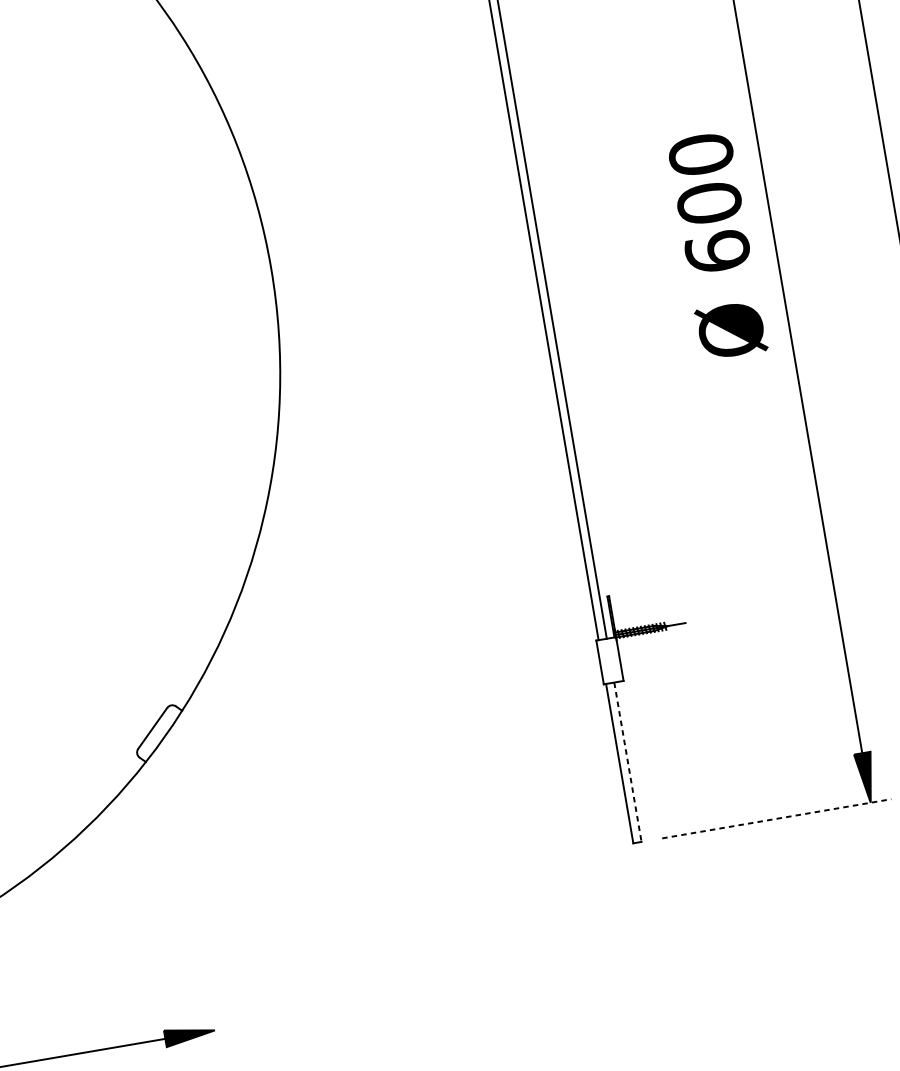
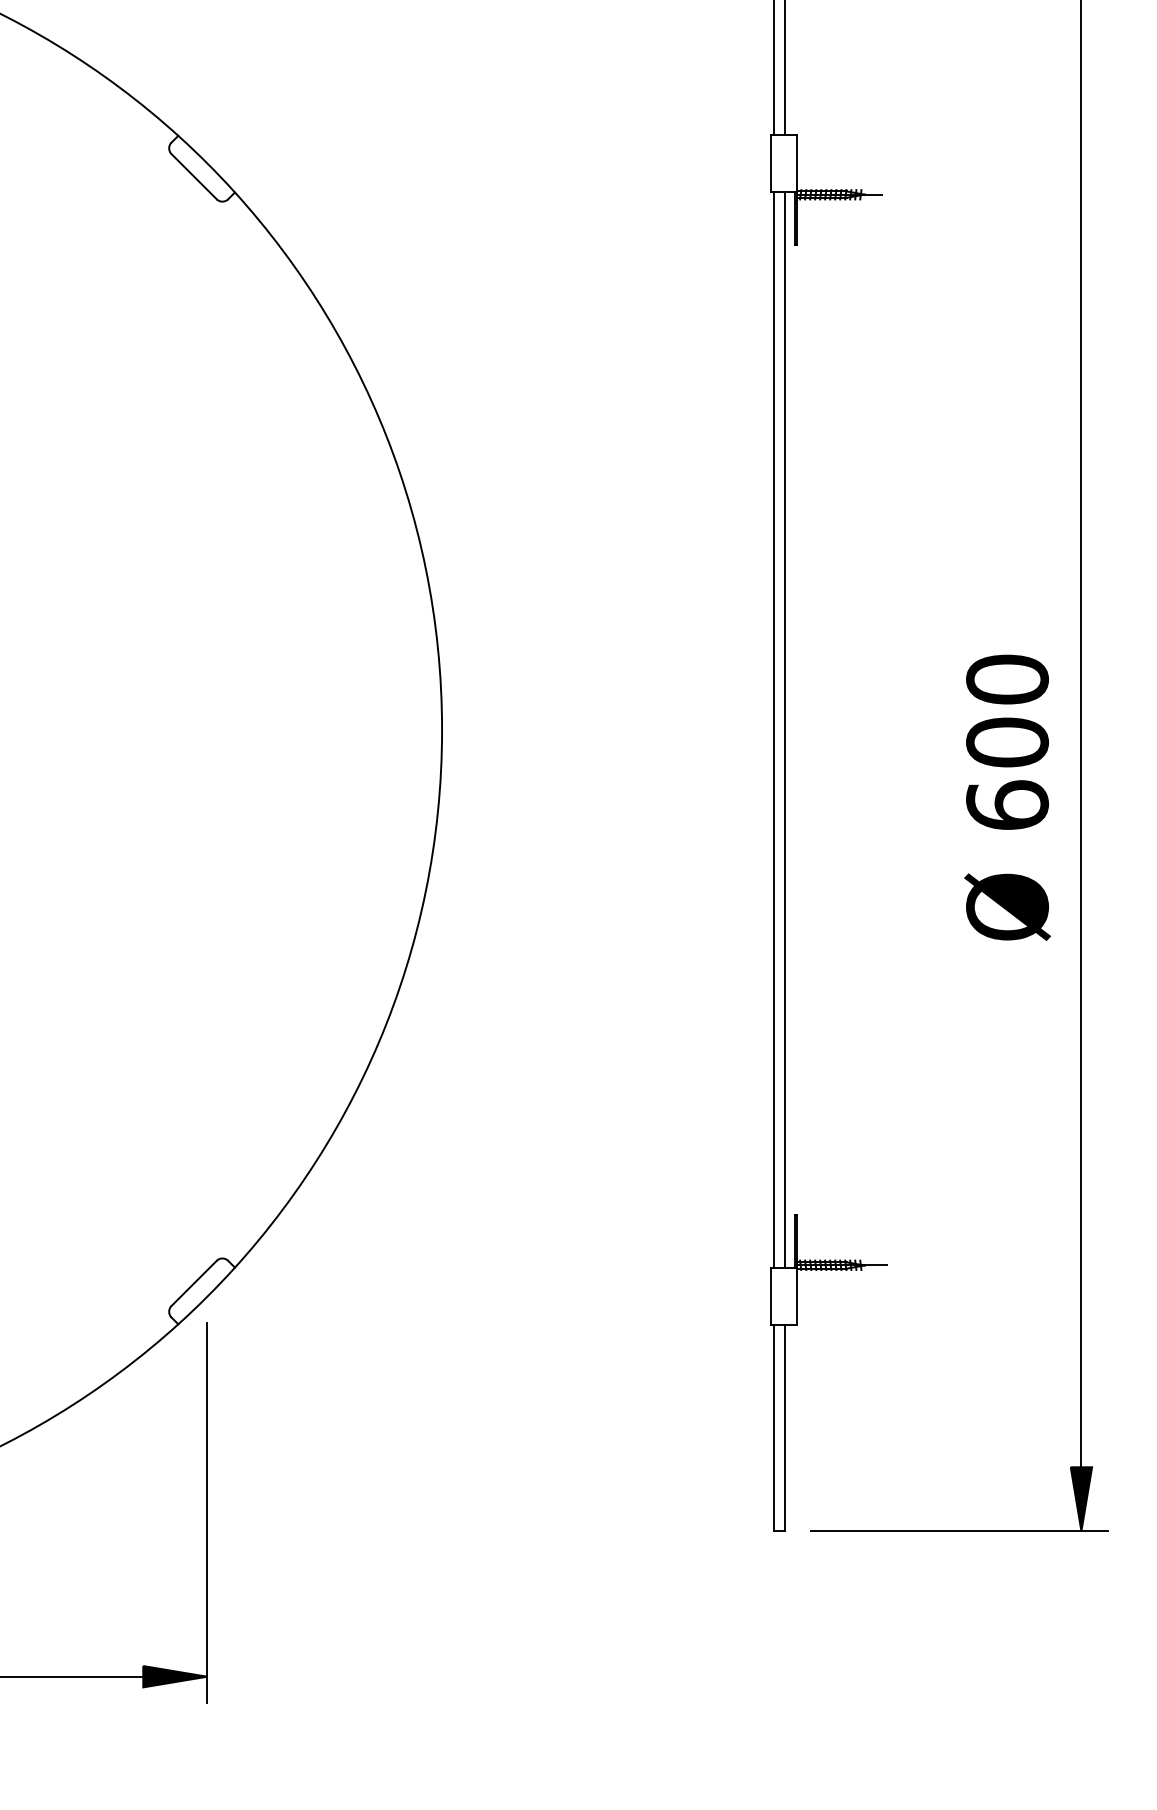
line: (627, 762) -> (784, 1428), dashed -> solid
line: (777, 818) -> (960, 1531), dashed -> solid
line: (193, 904) -> (207, 1513), added

